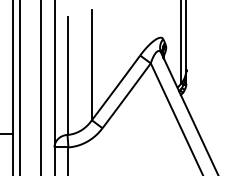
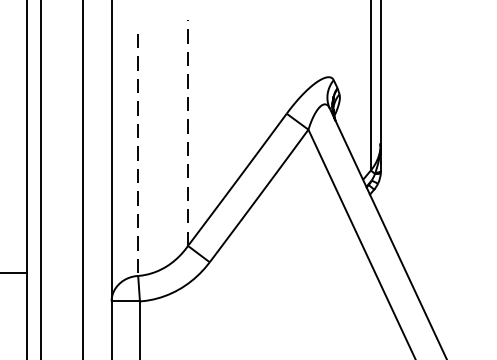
line: (91, 64) -> (187, 131), solid -> dashed
line: (67, 76) -> (138, 156), solid -> dashed

